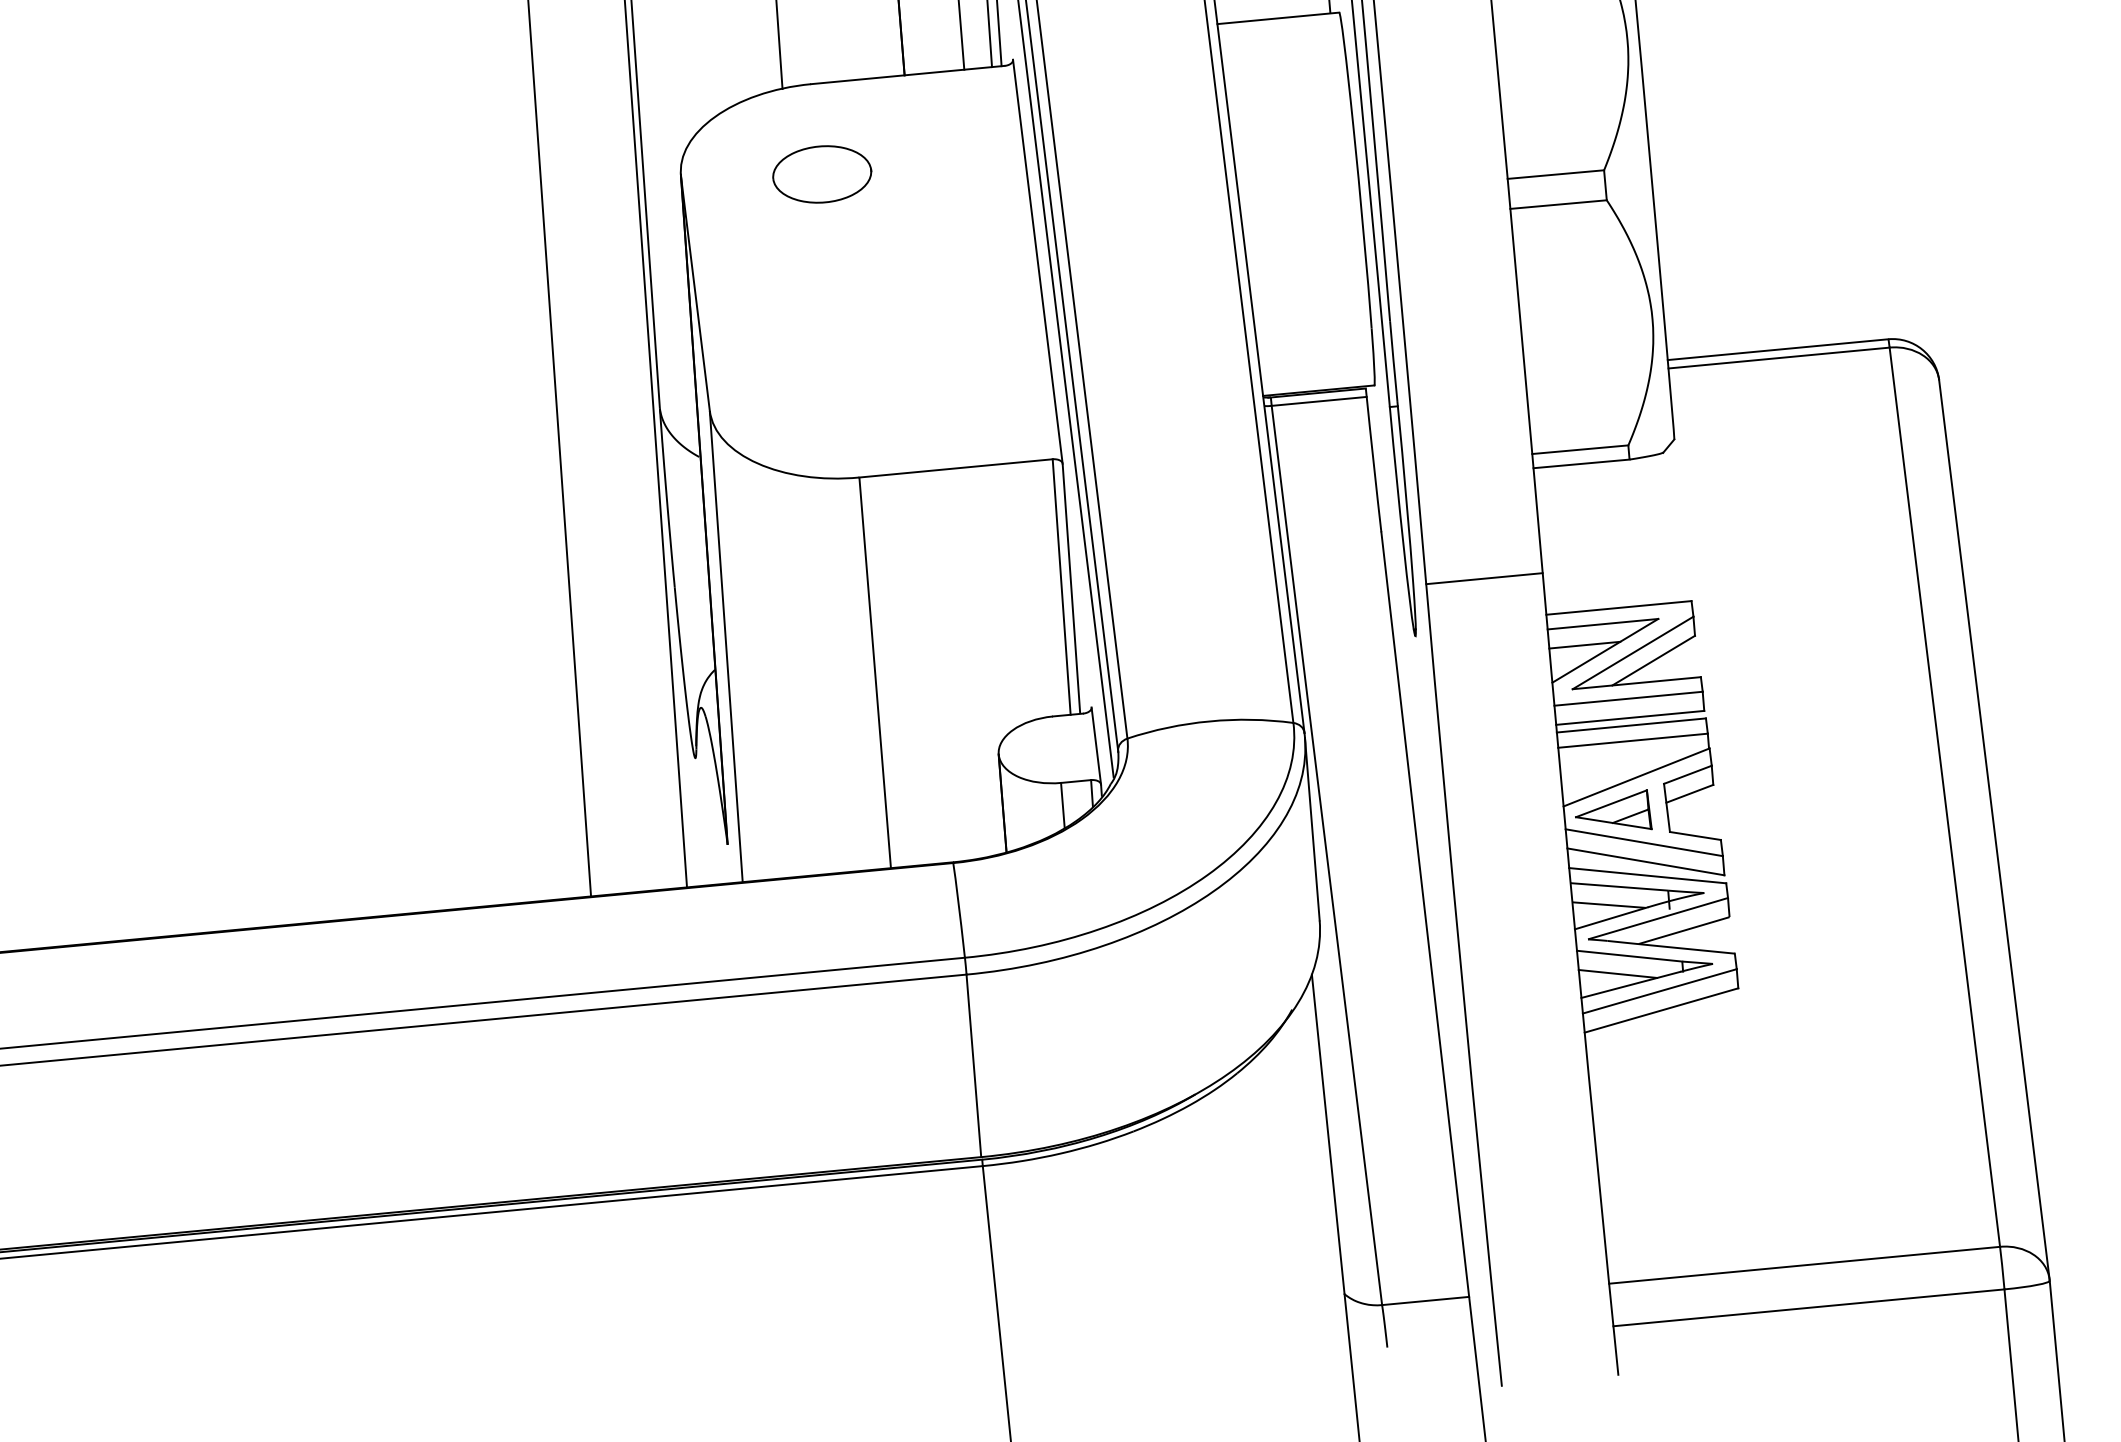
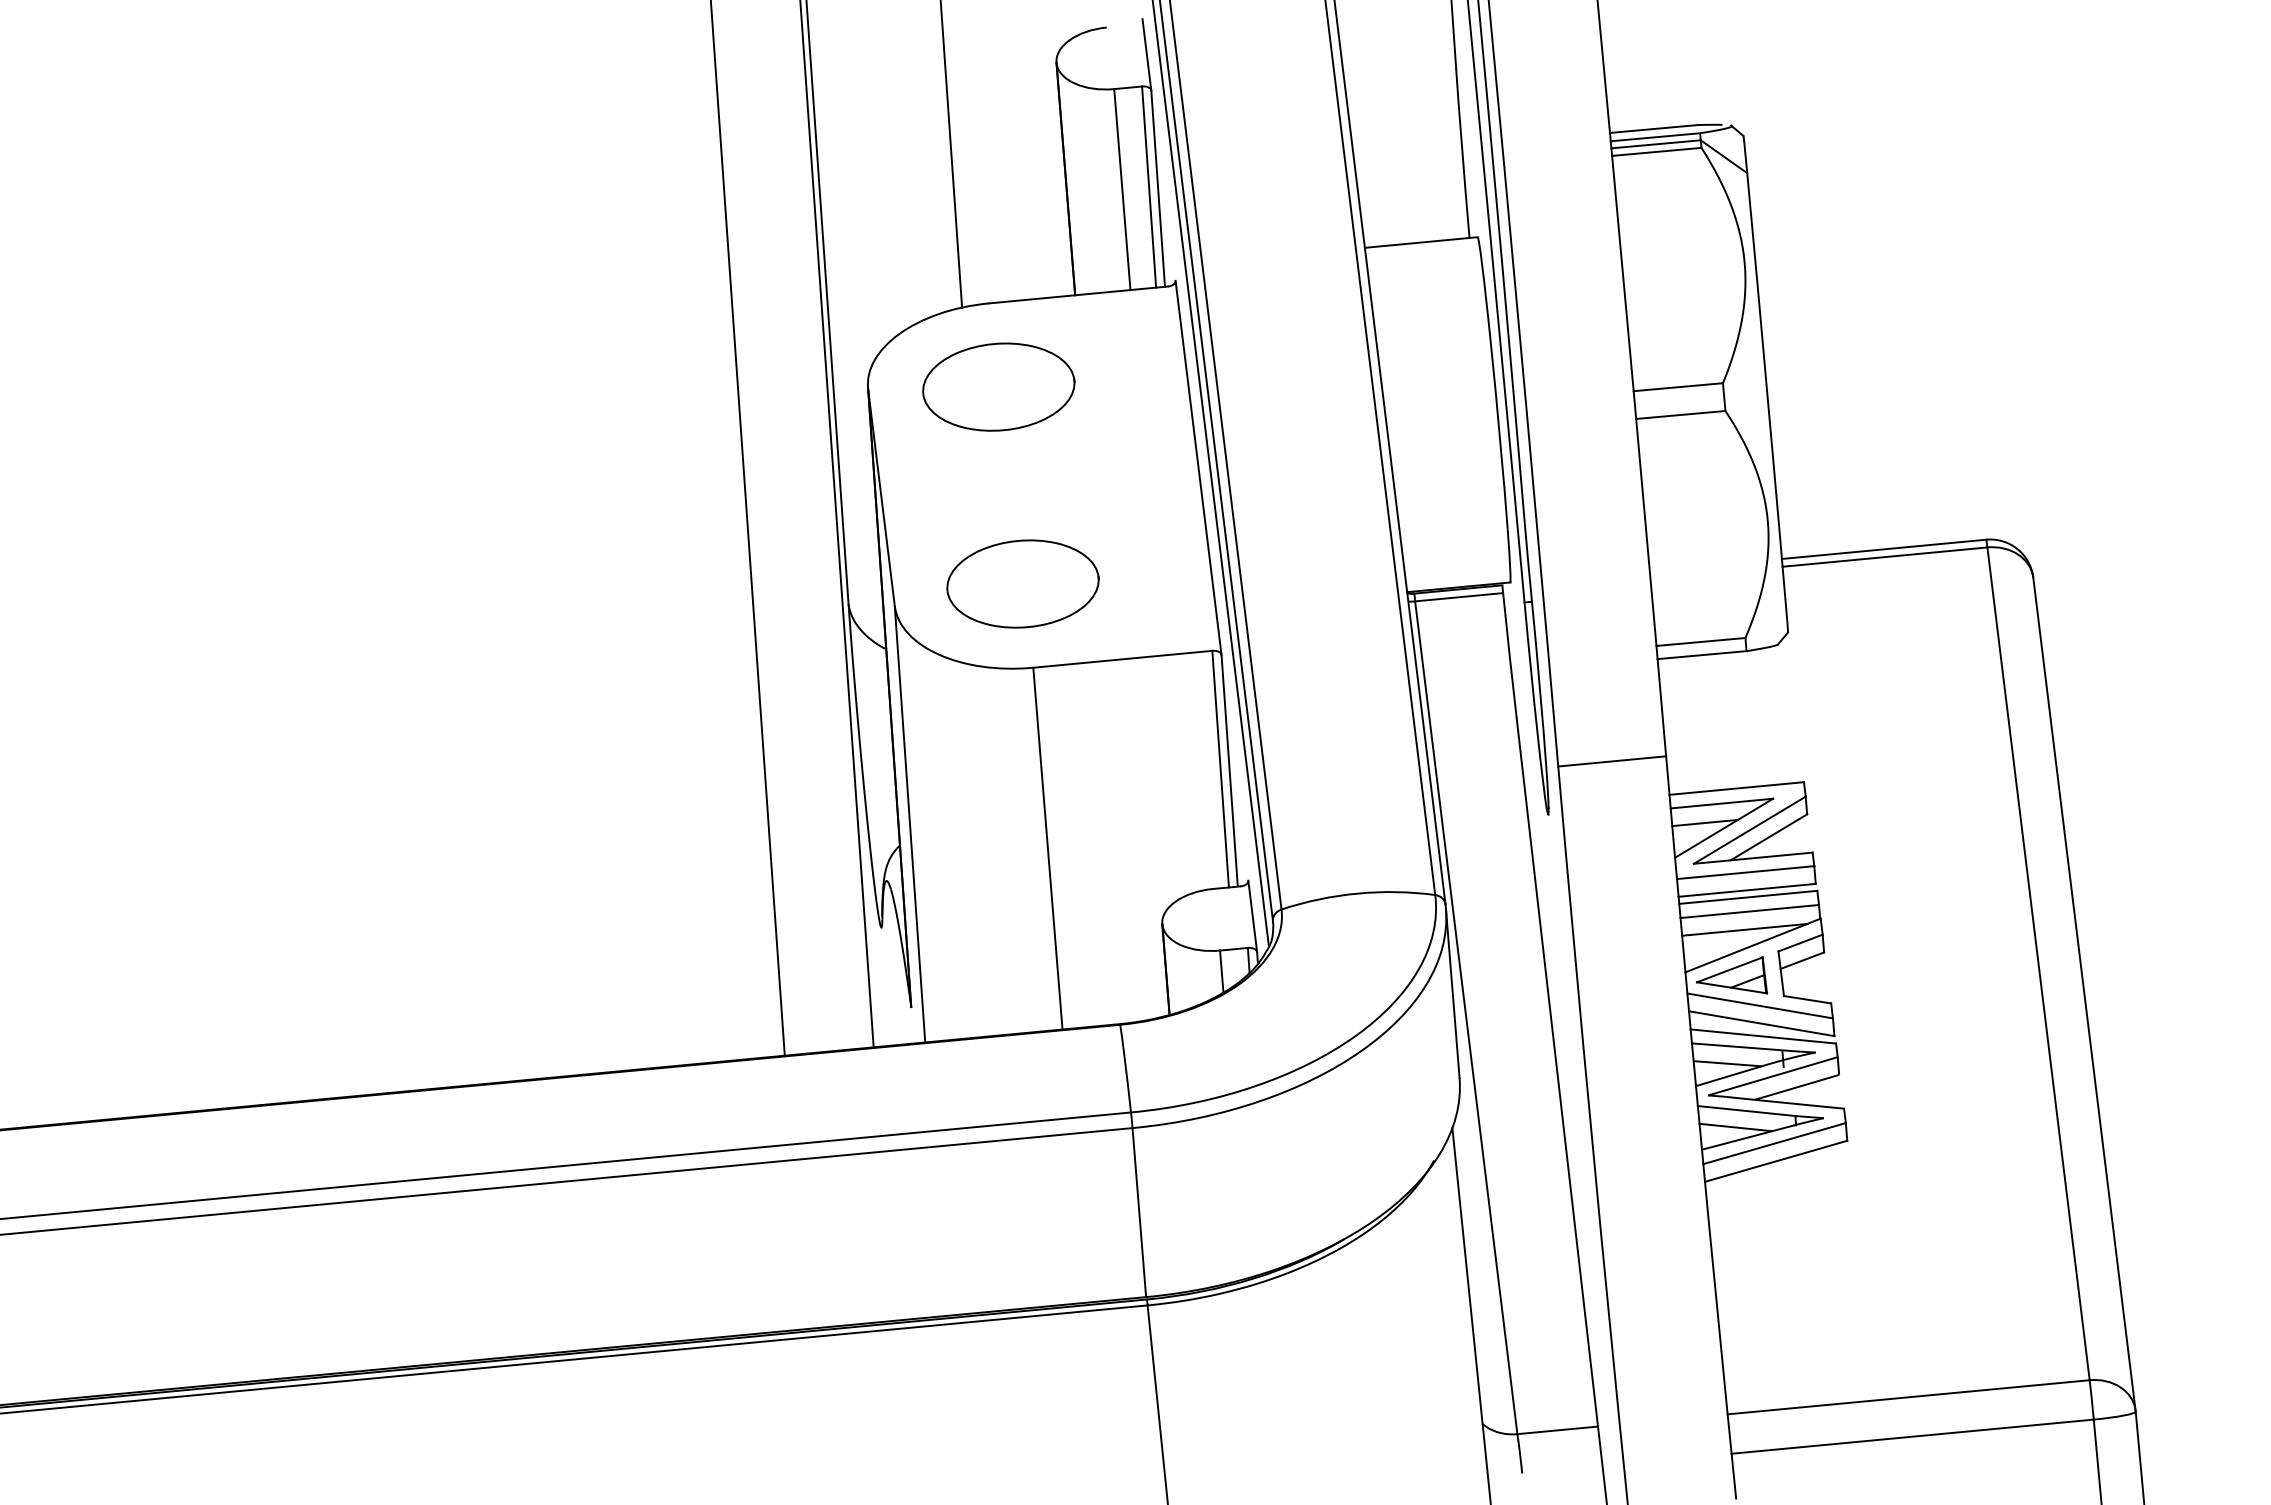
part: (821, 173) -> (998, 386), size x1.67
part: (847, 386) -> (1022, 583), added
line: (1627, 760) -> (1744, 929), added

